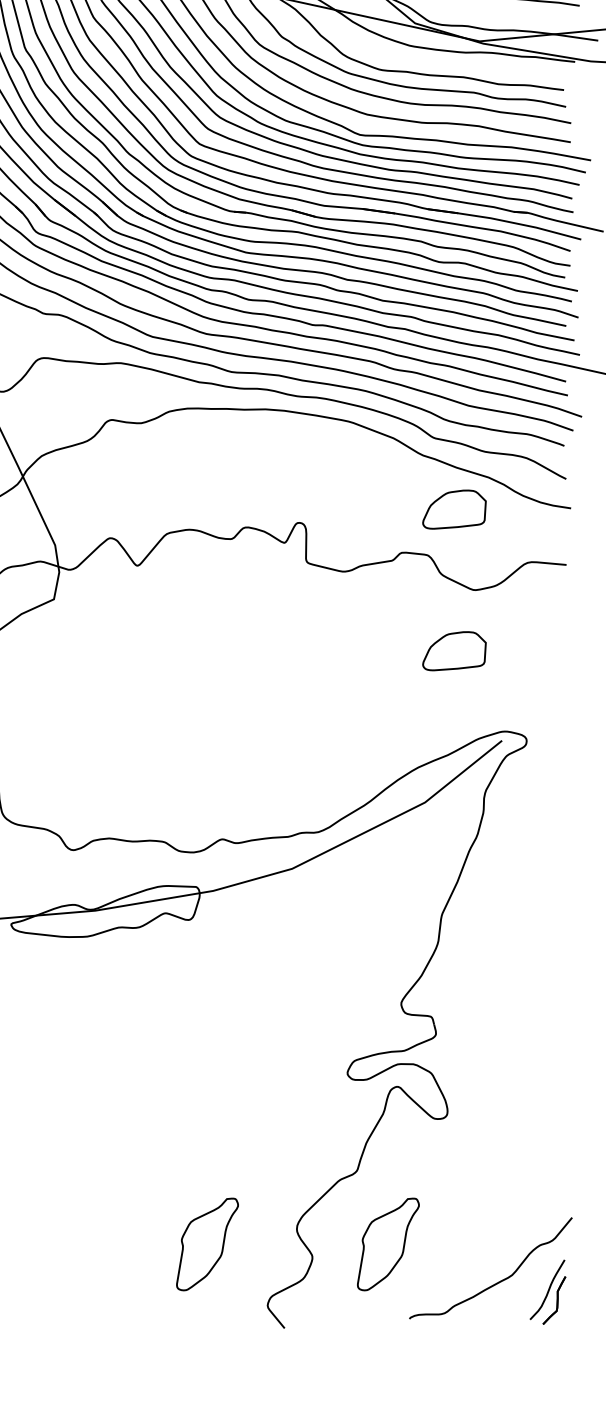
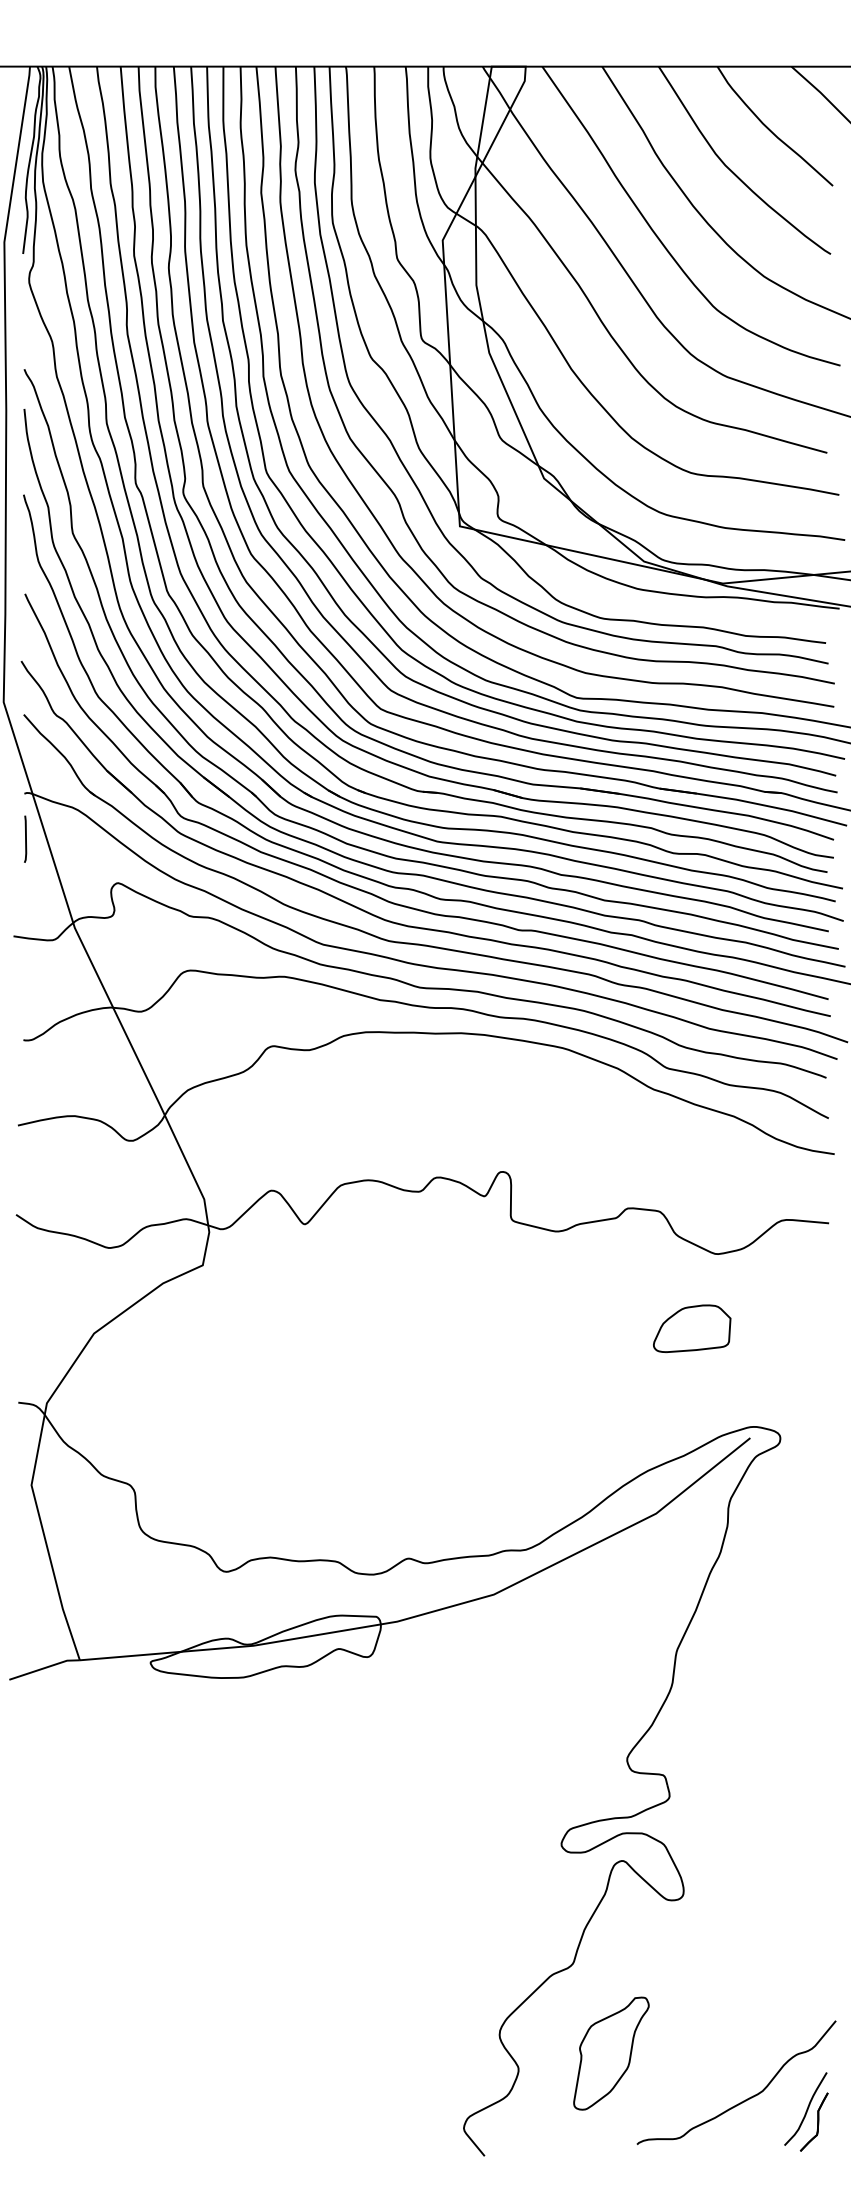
part: (454, 509) -> (692, 1155), removed
part: (207, 1244) -> (390, 2053), removed

